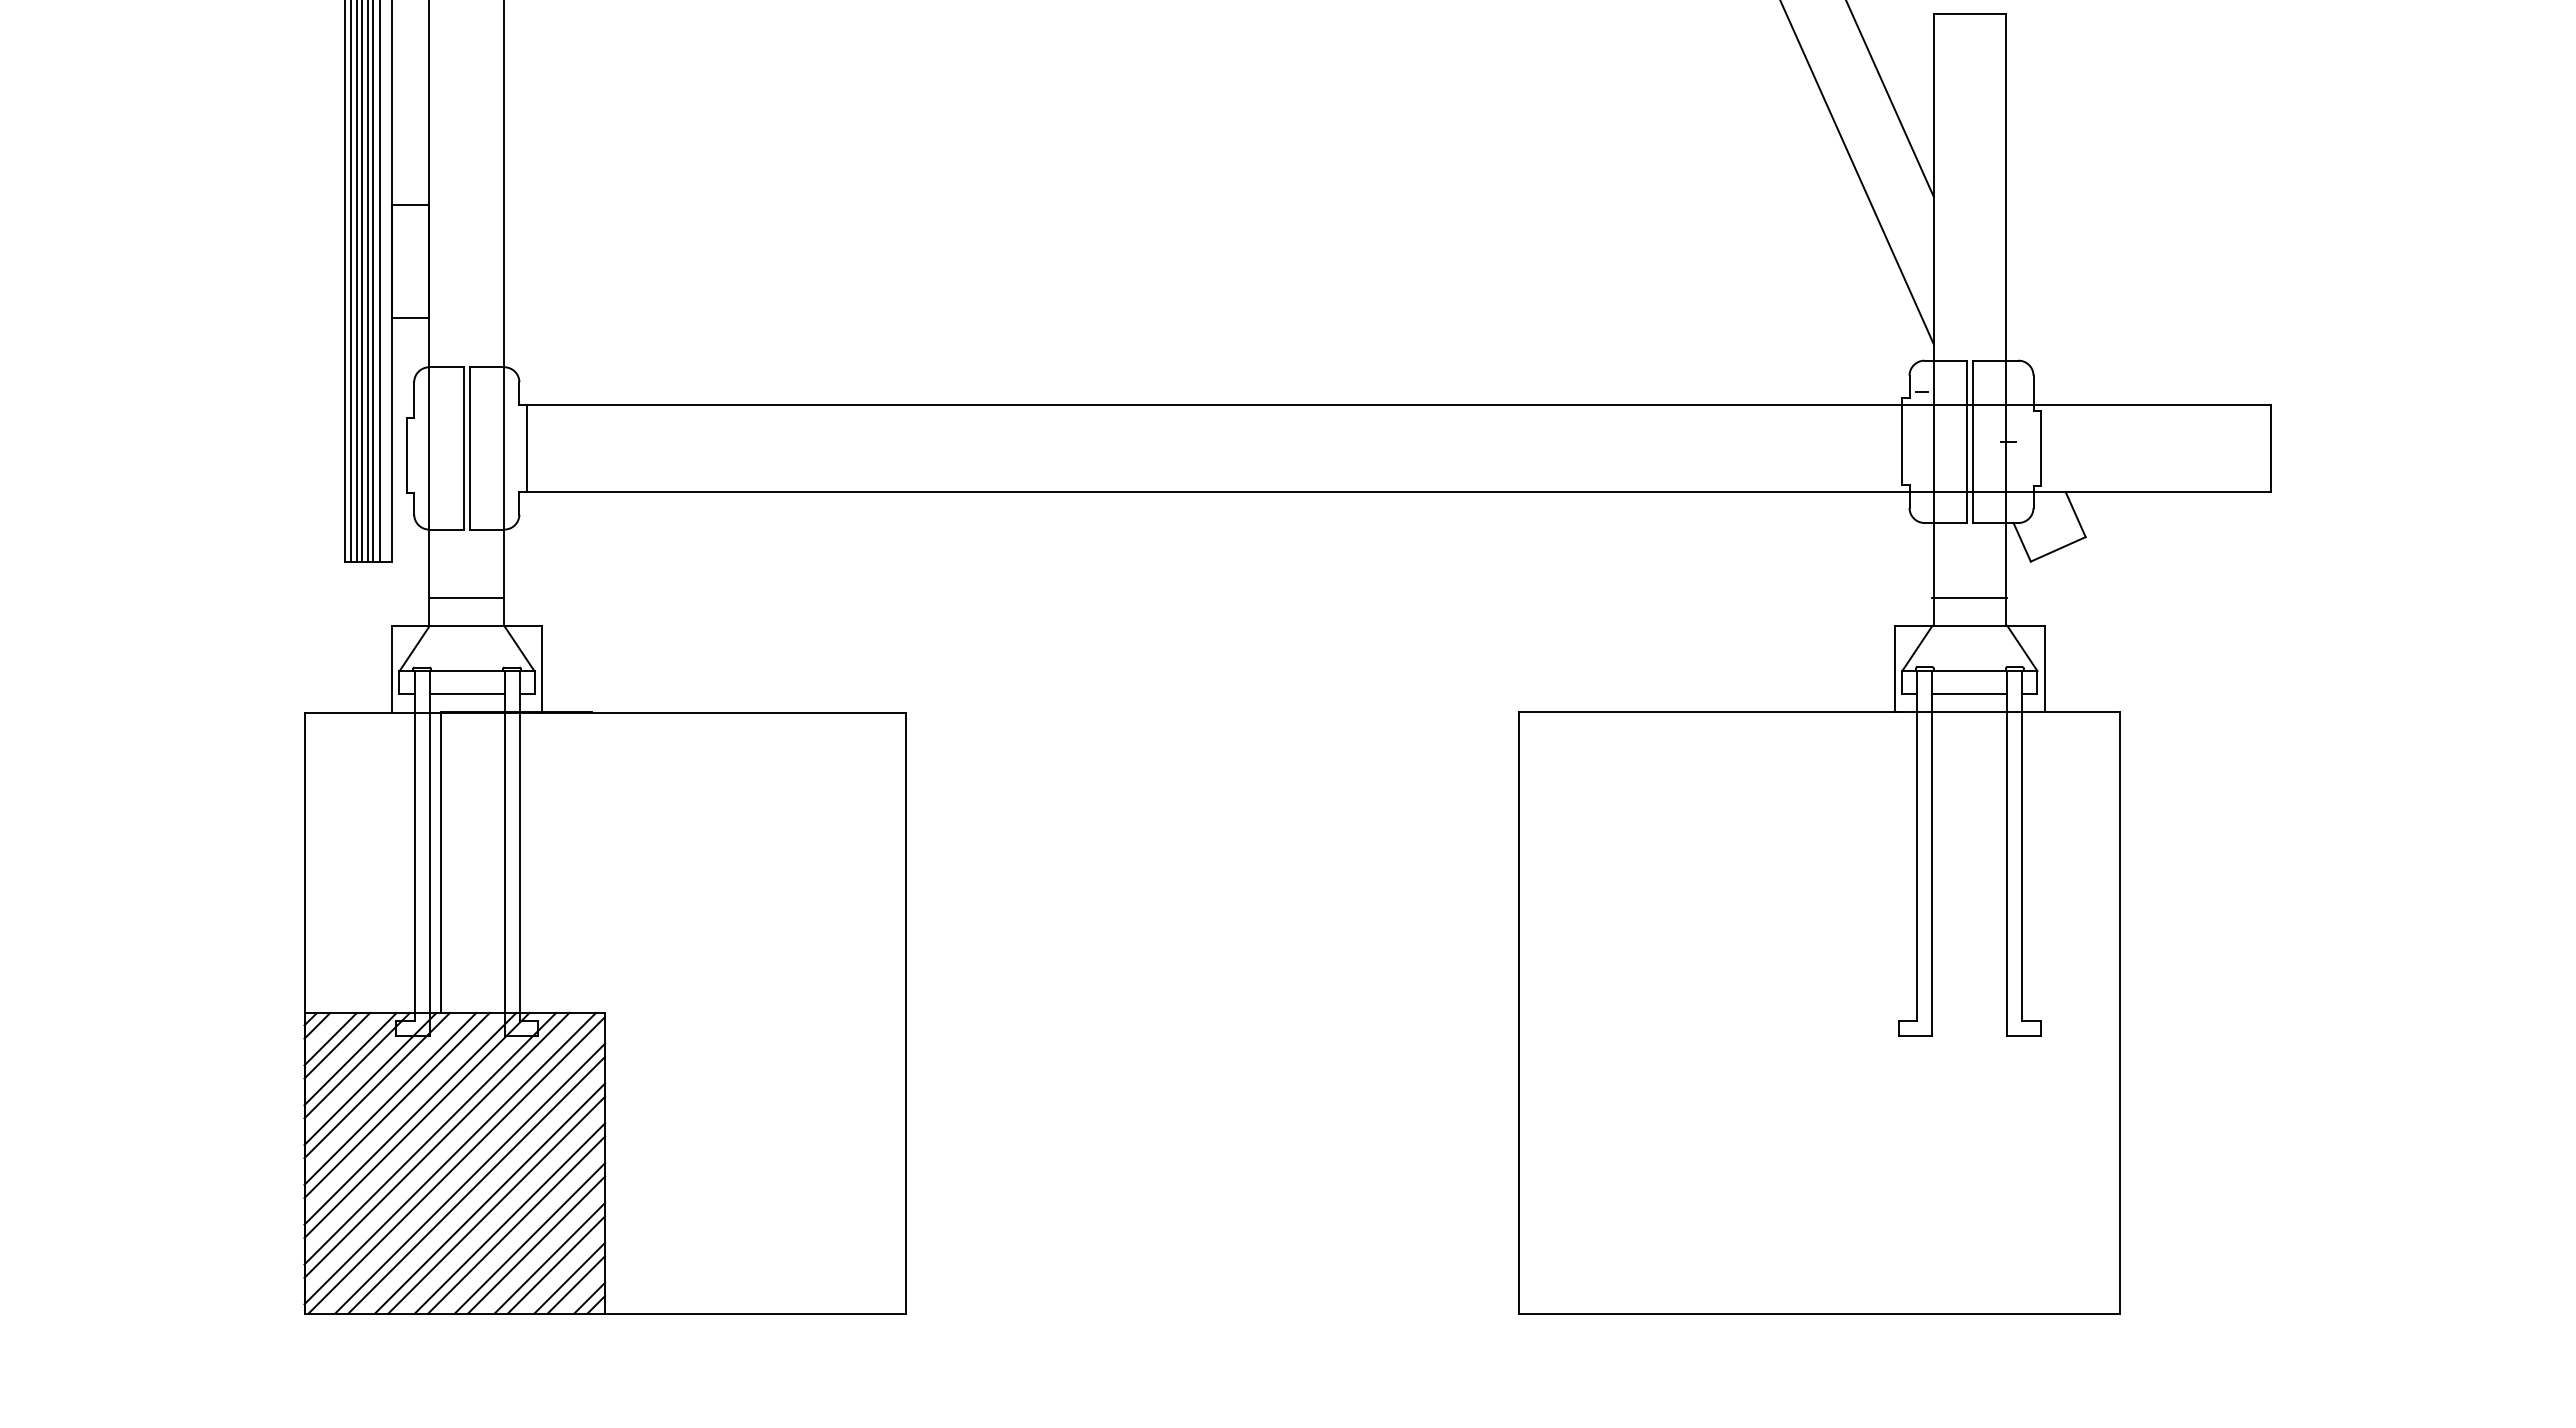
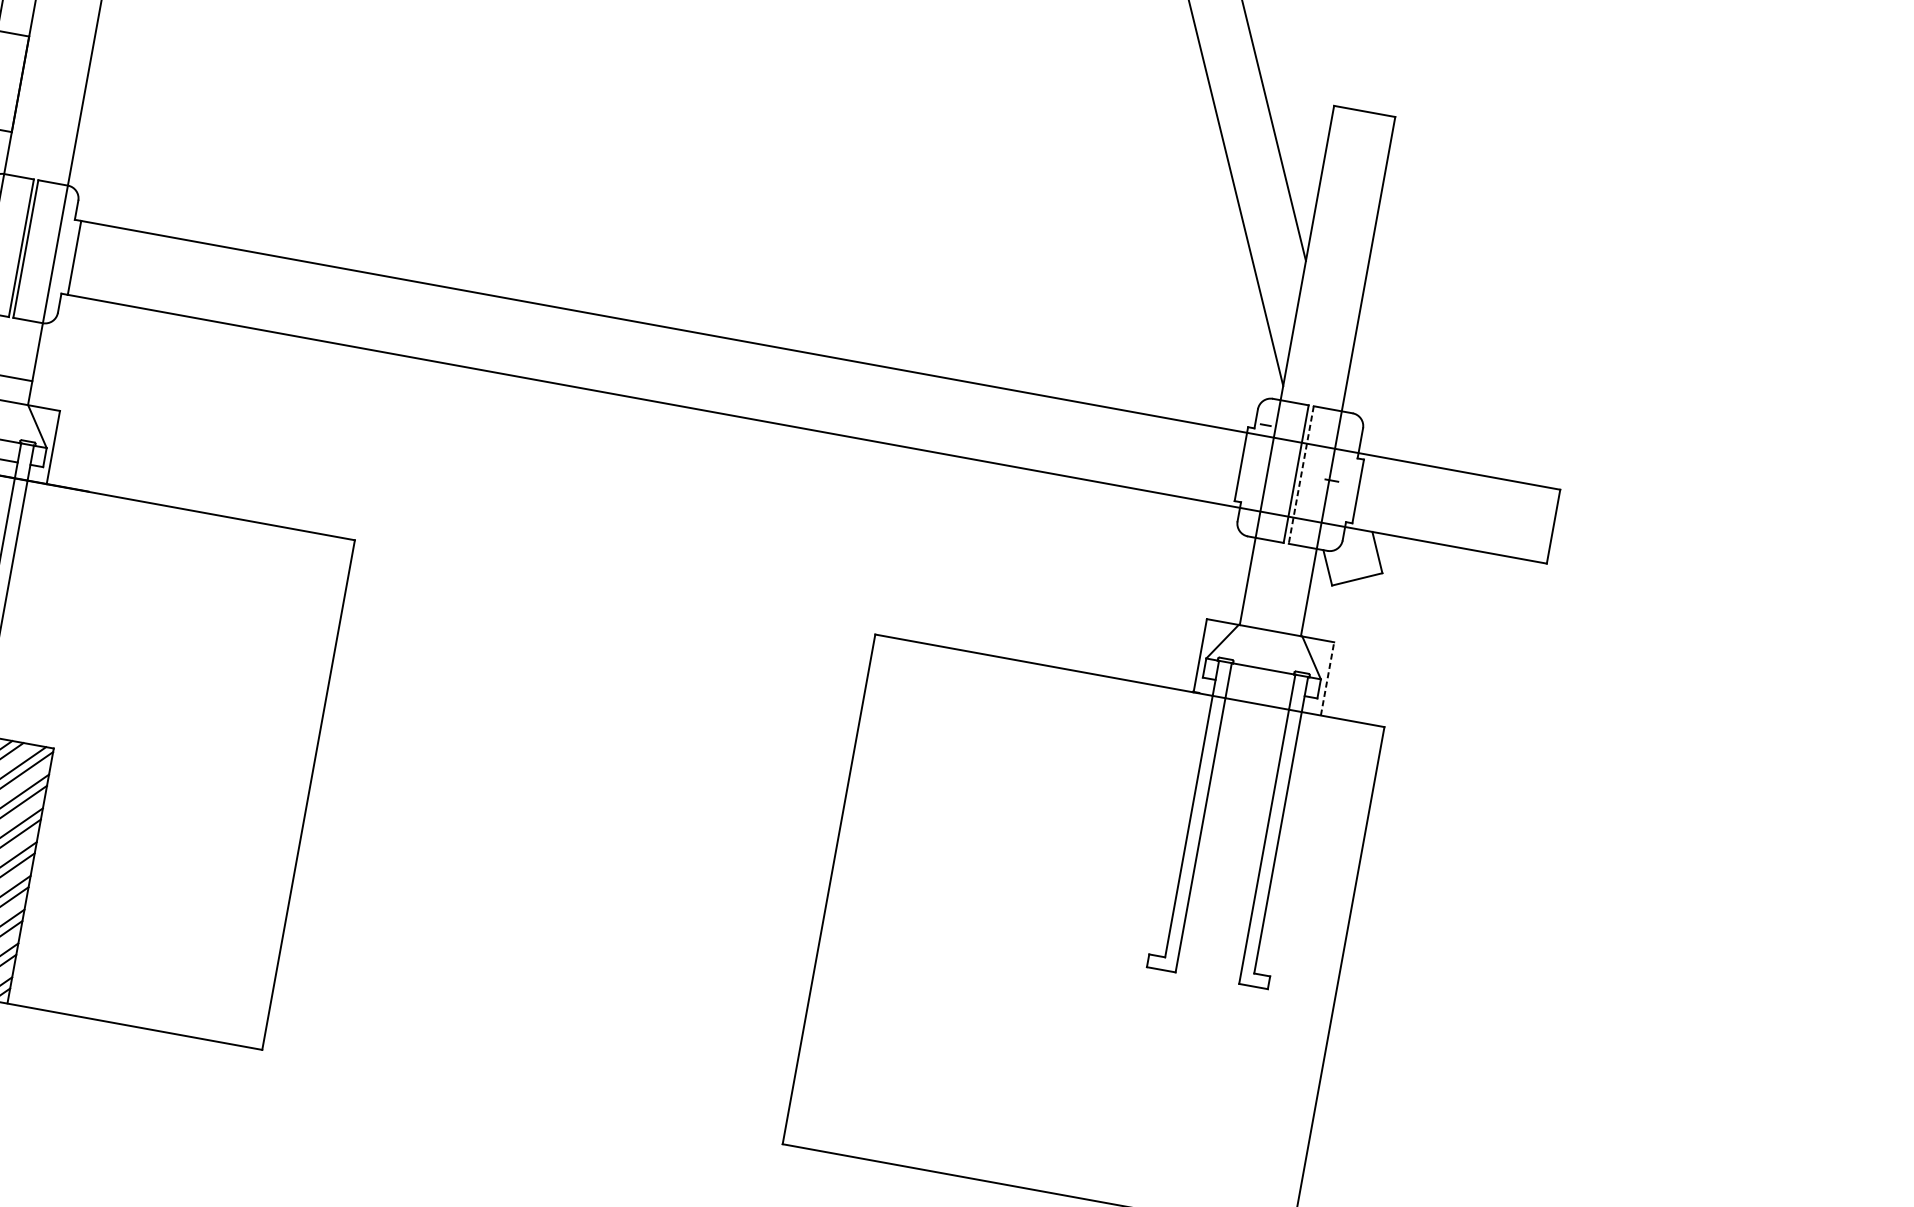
line: (1972, 442) -> (1301, 475), solid -> dashed
line: (1969, 597) -> (1274, 606), removed
line: (2044, 668) -> (1327, 678), solid -> dashed
line: (1969, 693) -> (1259, 687), removed

